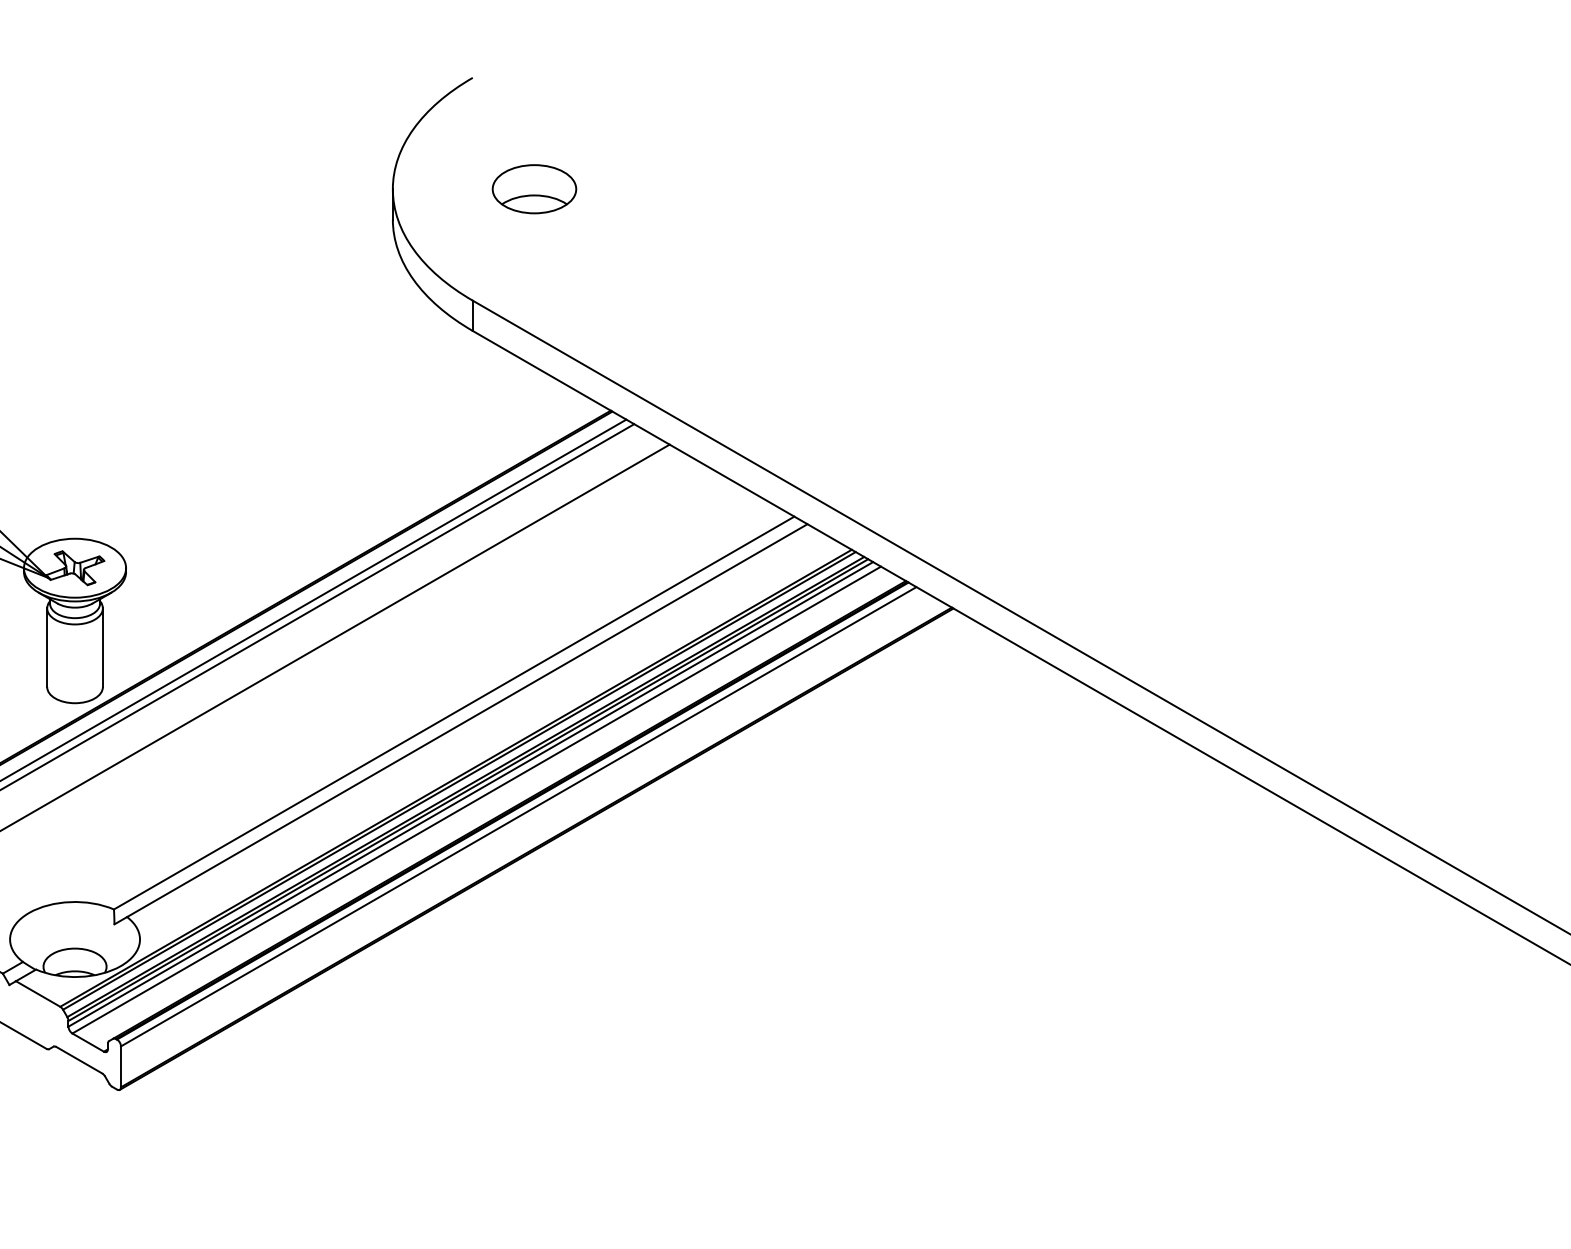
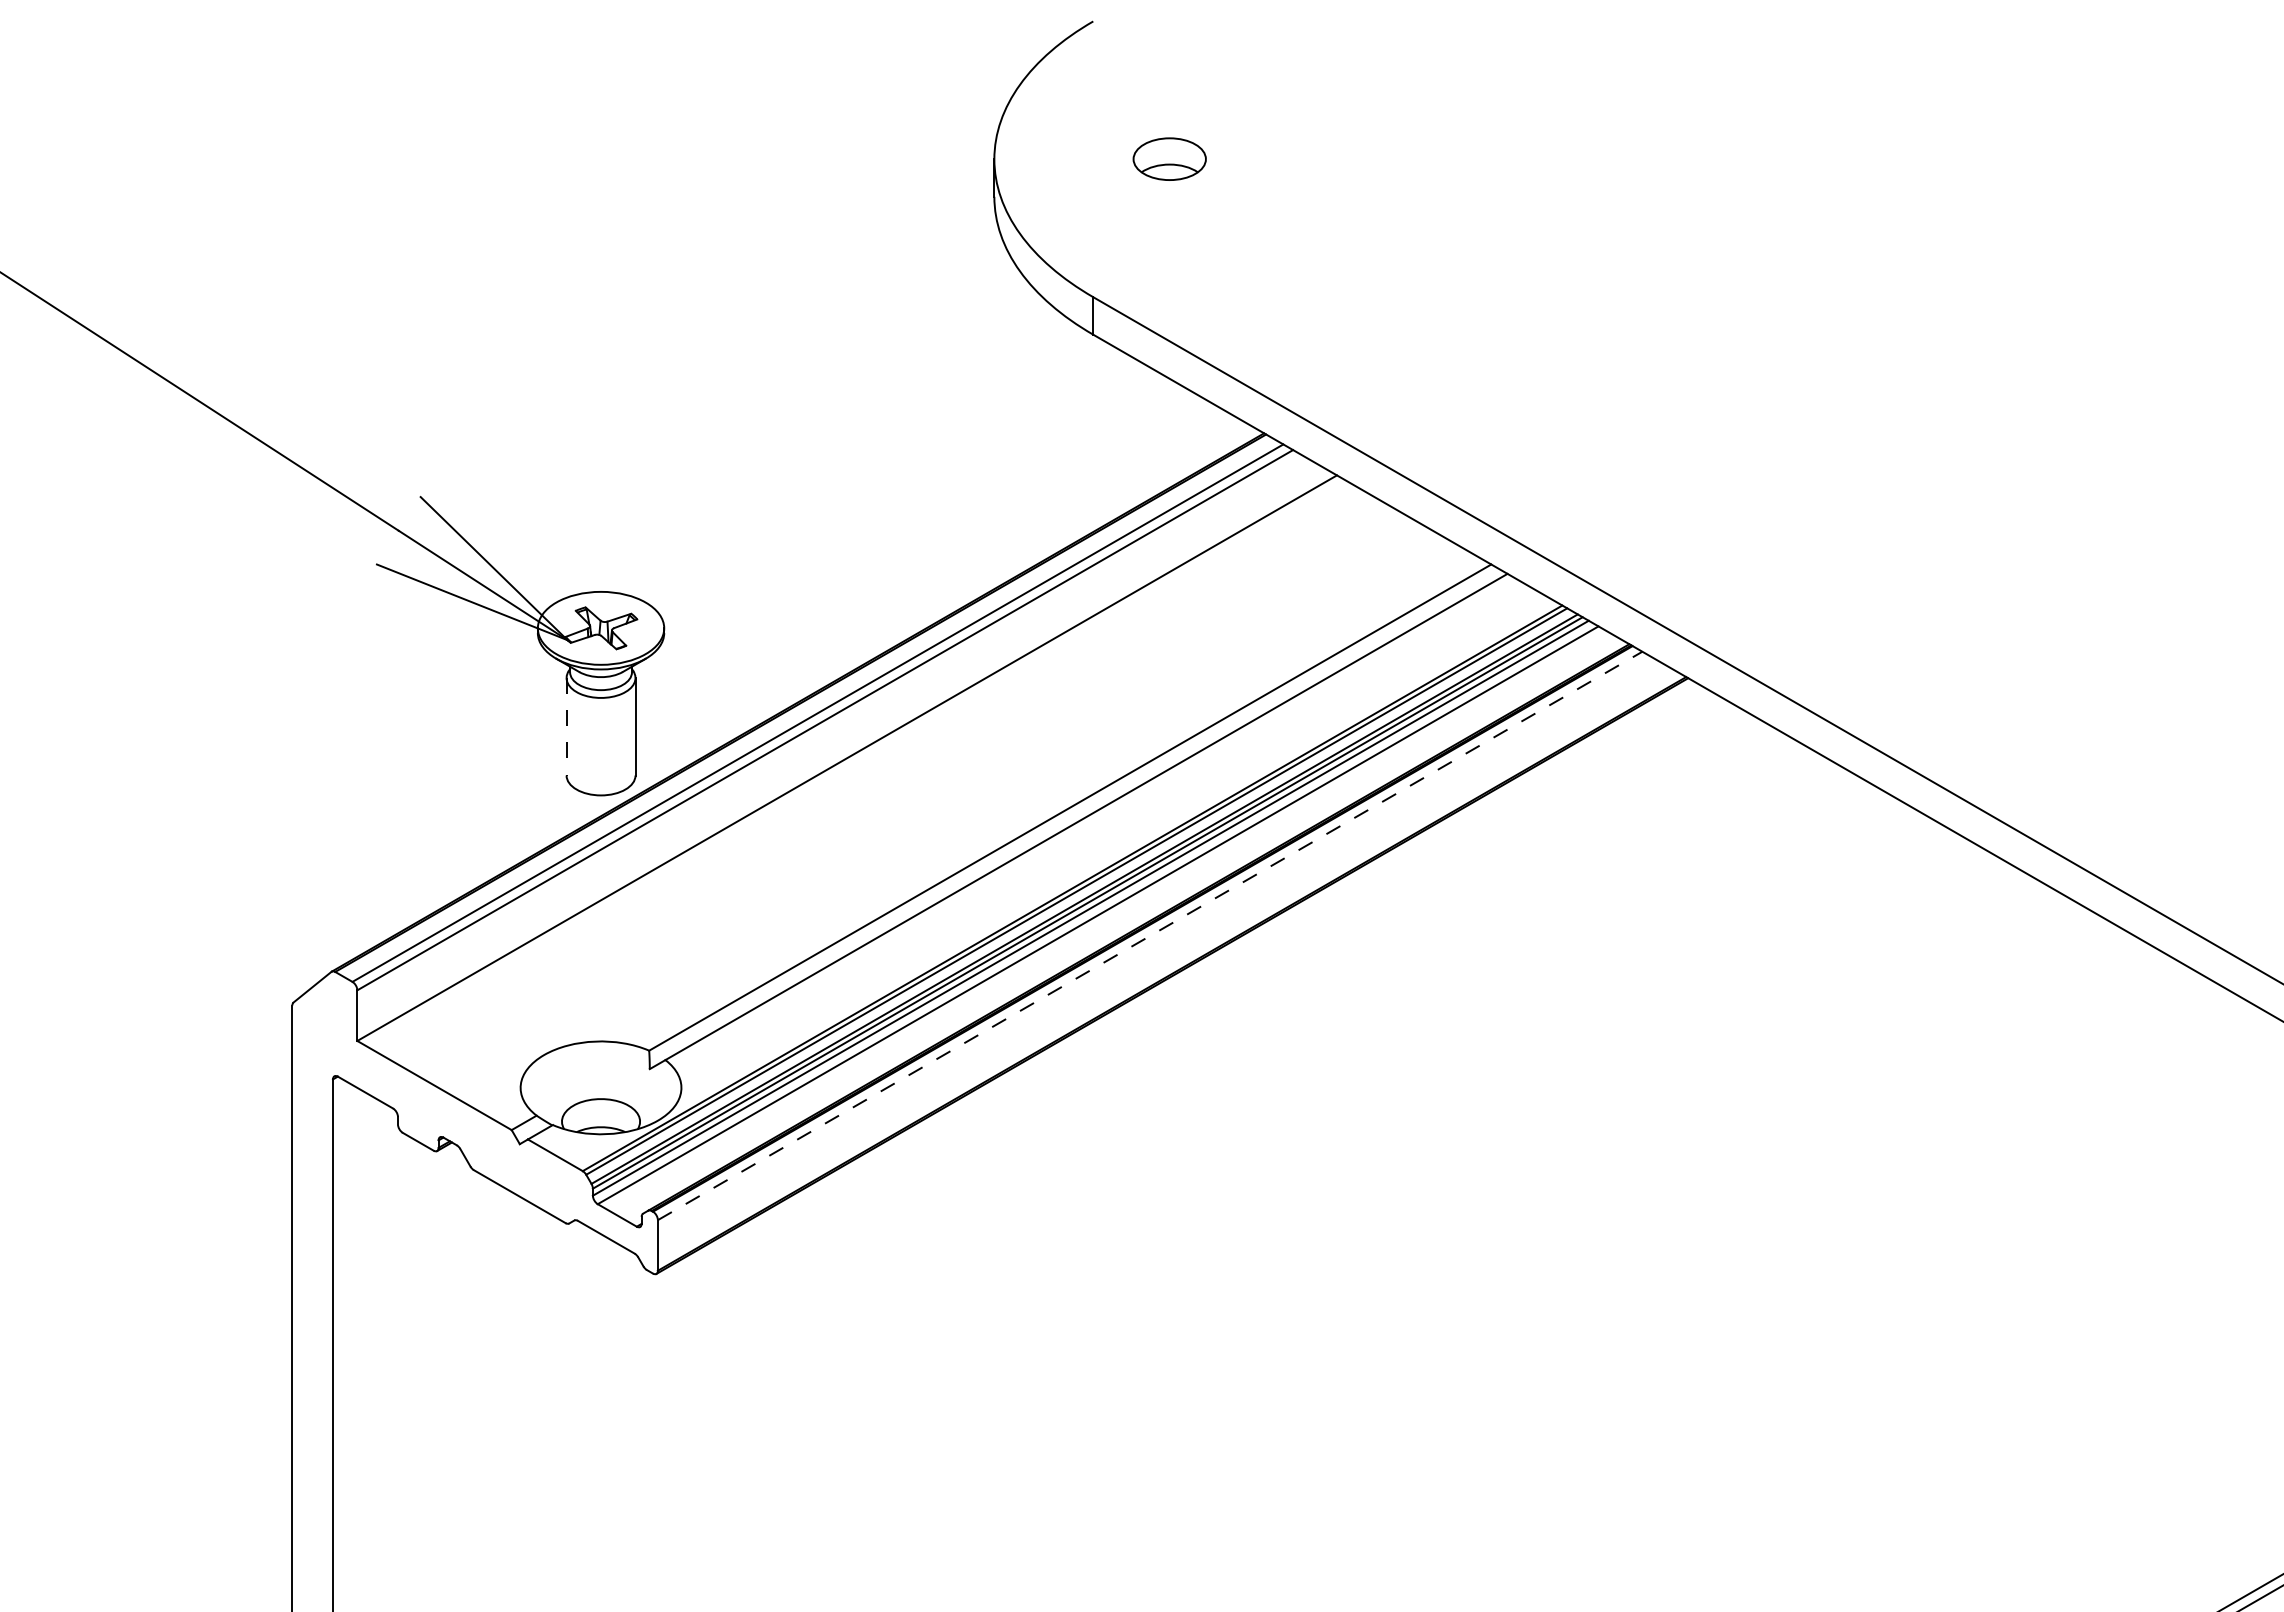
part: (534, 188) -> (1169, 158), size x0.7
line: (47, 647) -> (566, 726), solid -> dashed
line: (519, 816) -> (1150, 935), solid -> dashed

